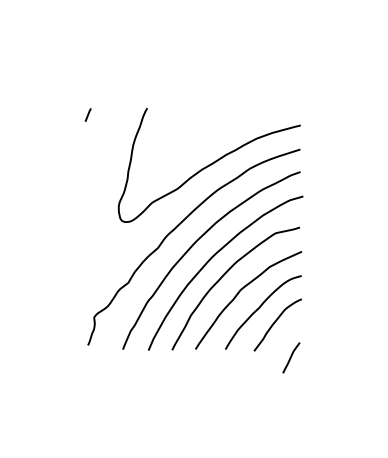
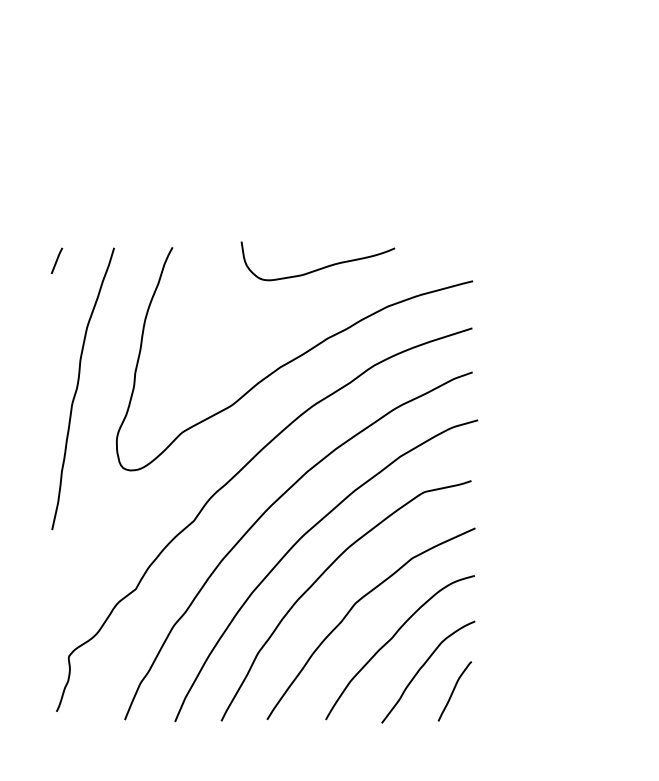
curve: (221, 118) -> (317, 267), added
curve: (99, 180) -> (79, 388), added
curve: (291, 357) -> (454, 690), moved

